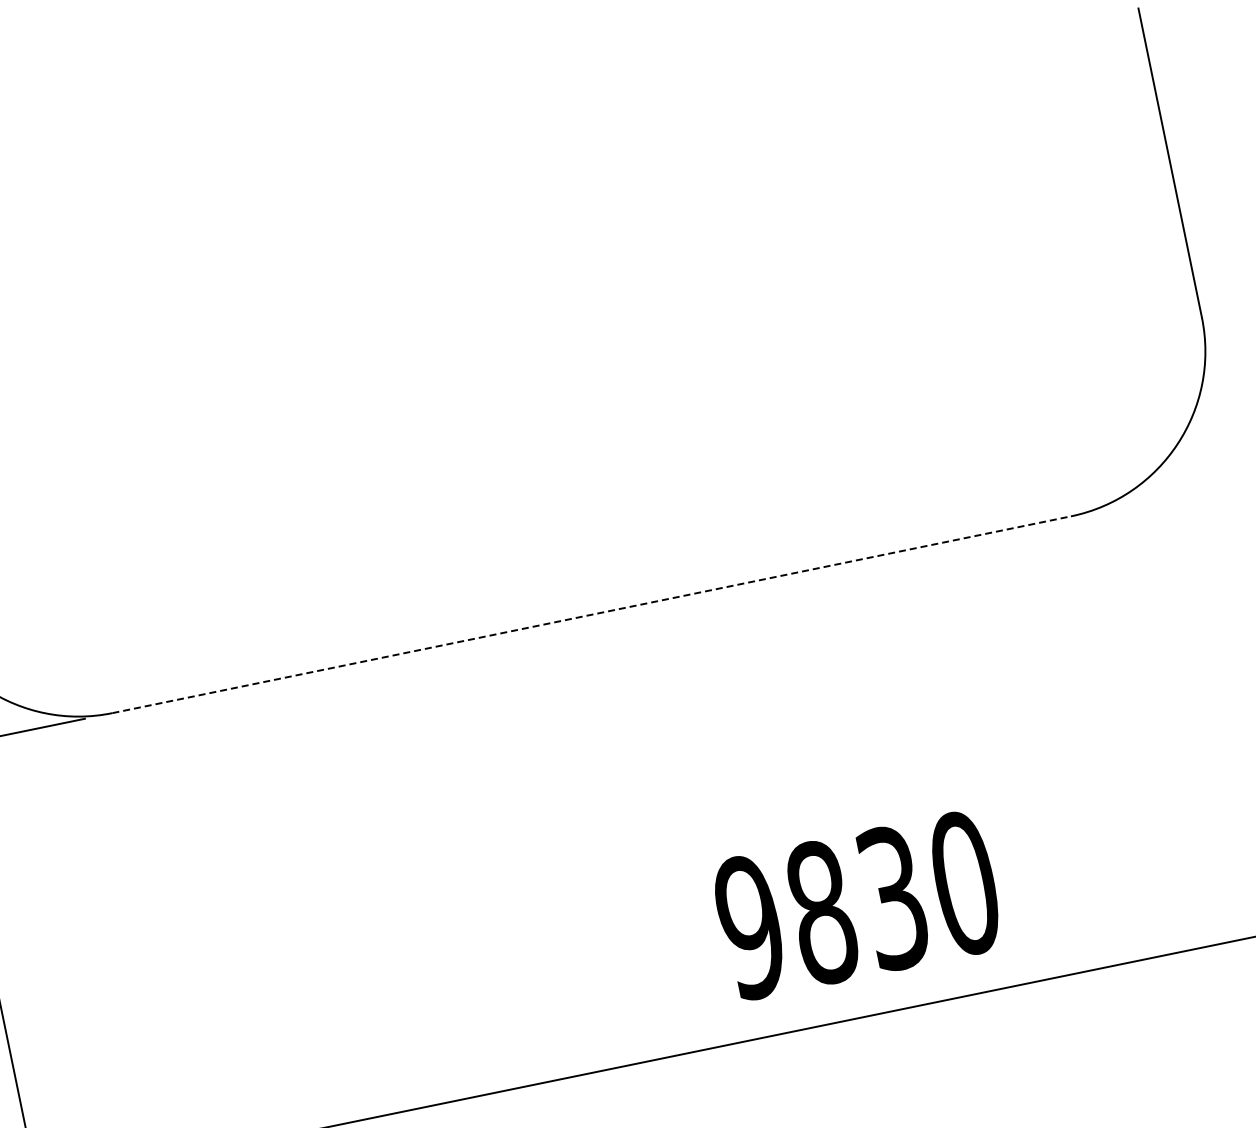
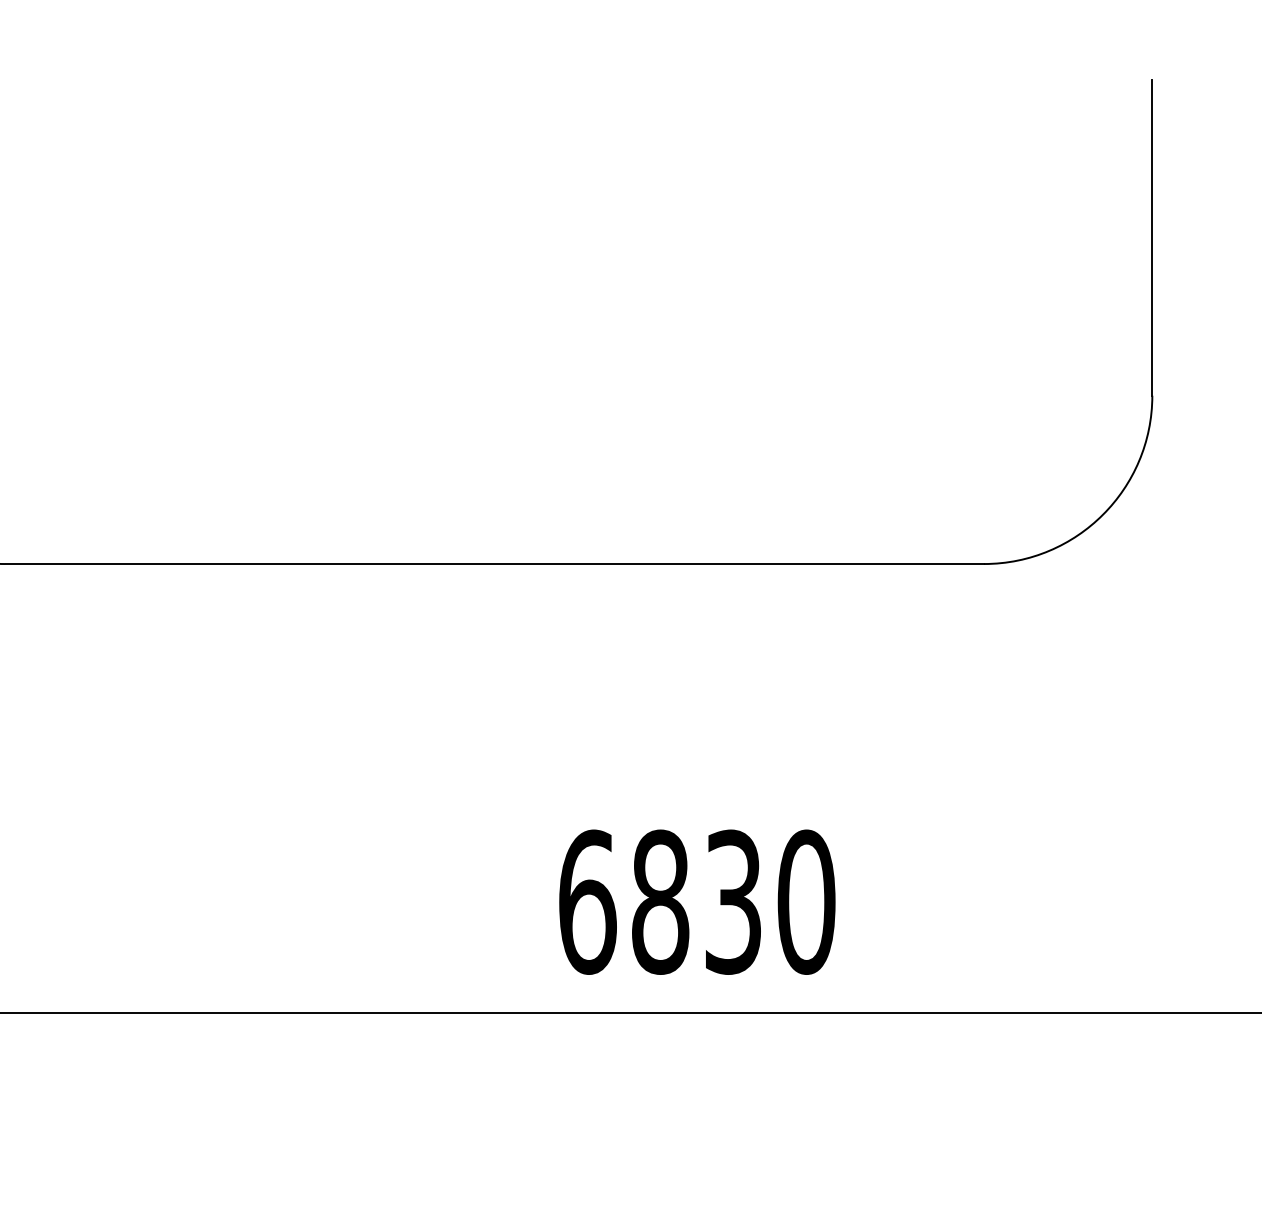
line: (592, 615) -> (495, 564), dashed -> solid
text: (750, 926) -> (587, 901), 9830 -> 6830

